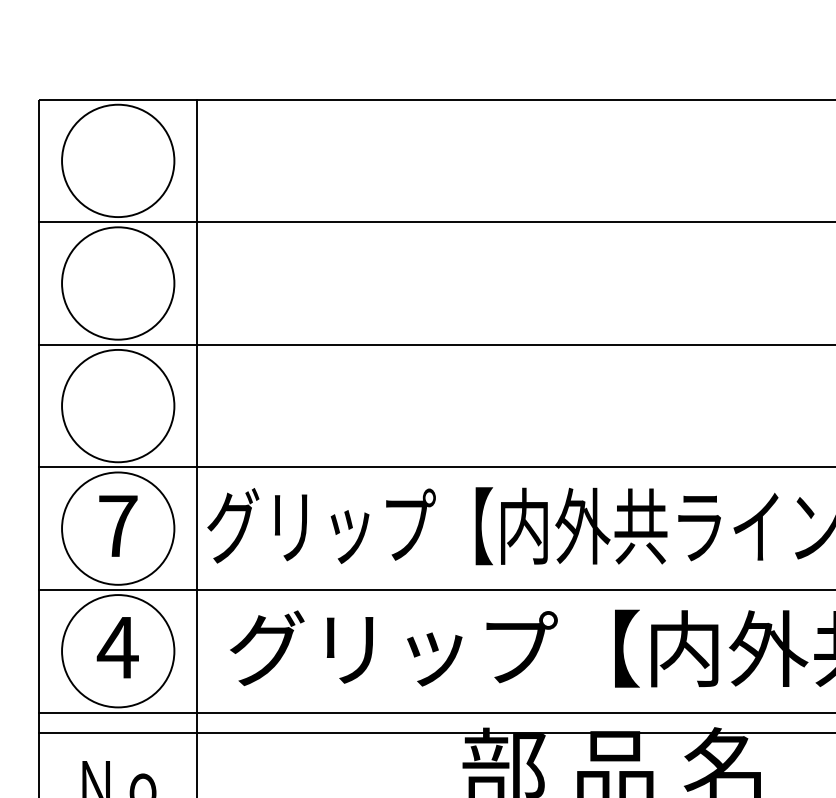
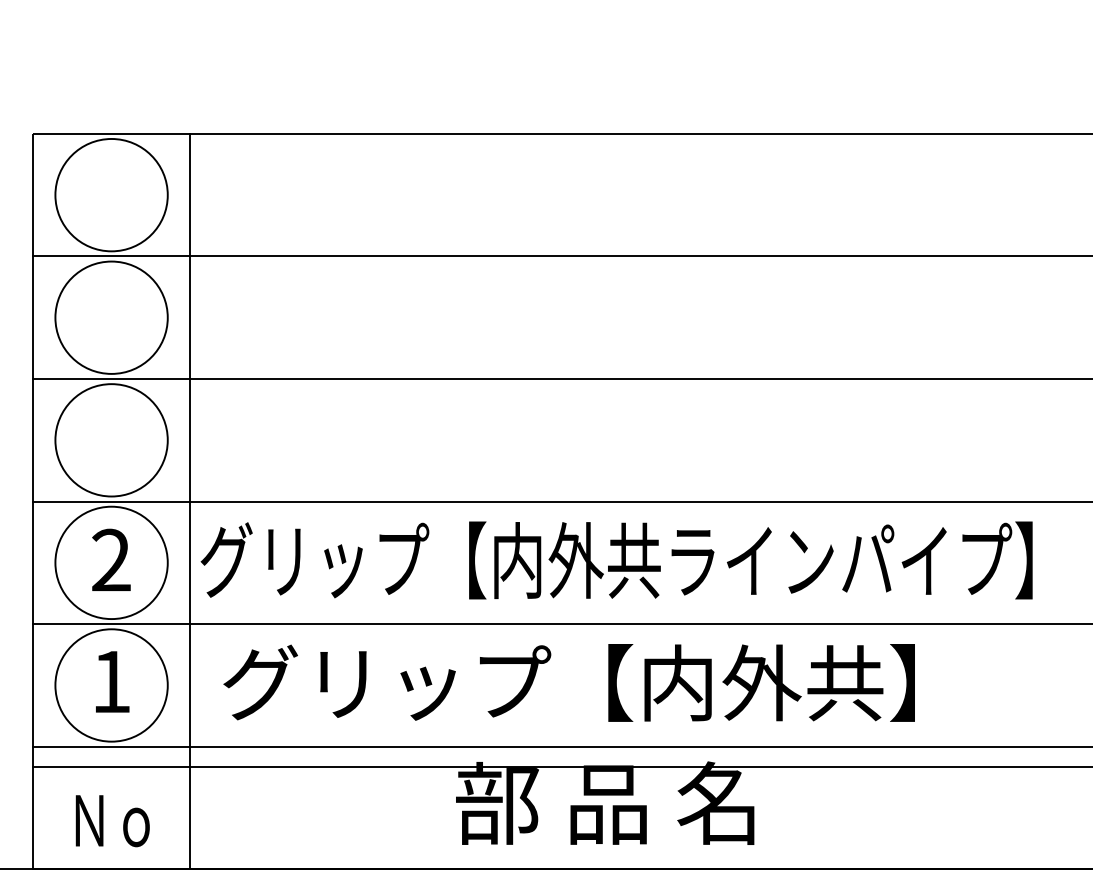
text: (118, 525) -> (111, 559), 7 -> 2
text: (118, 647) -> (111, 681), 4 -> 1

